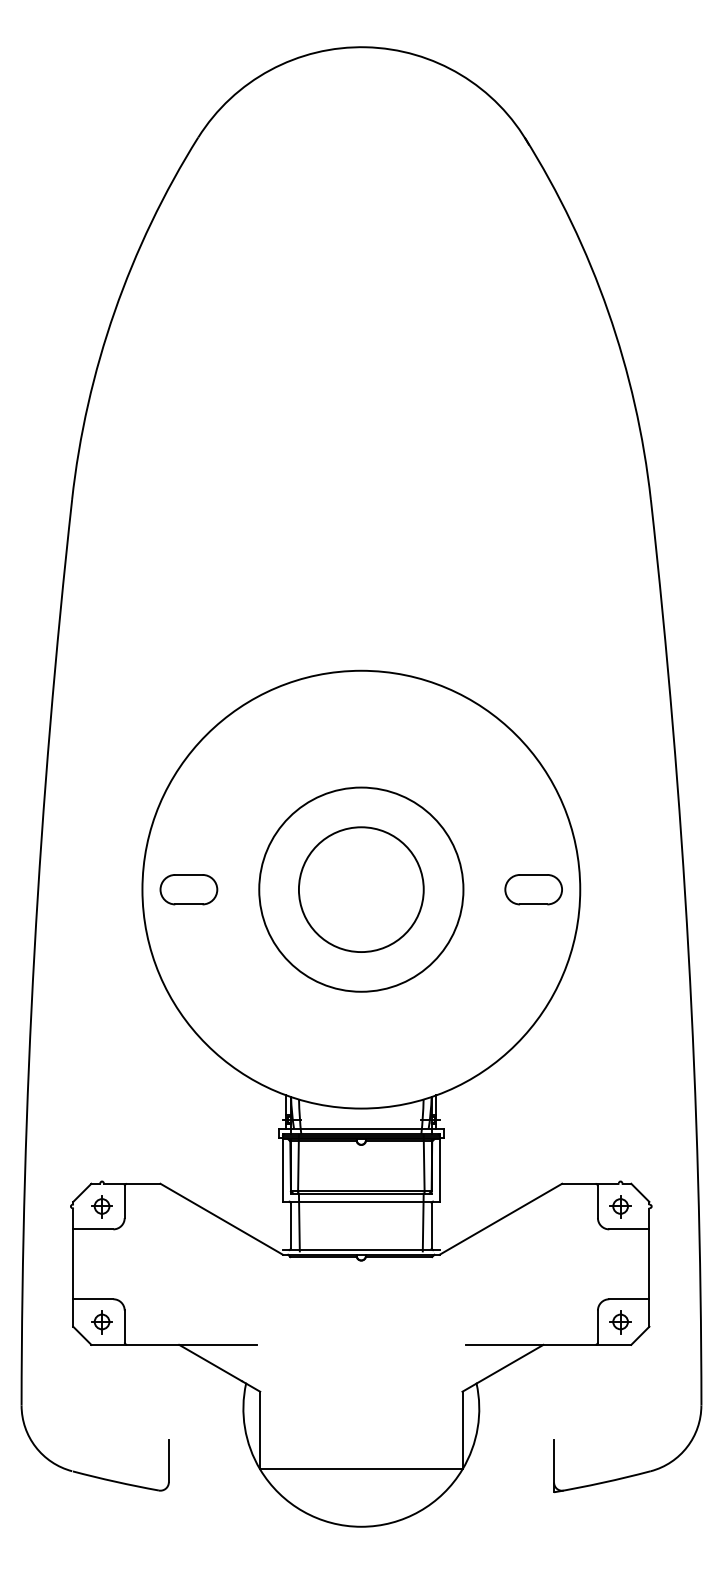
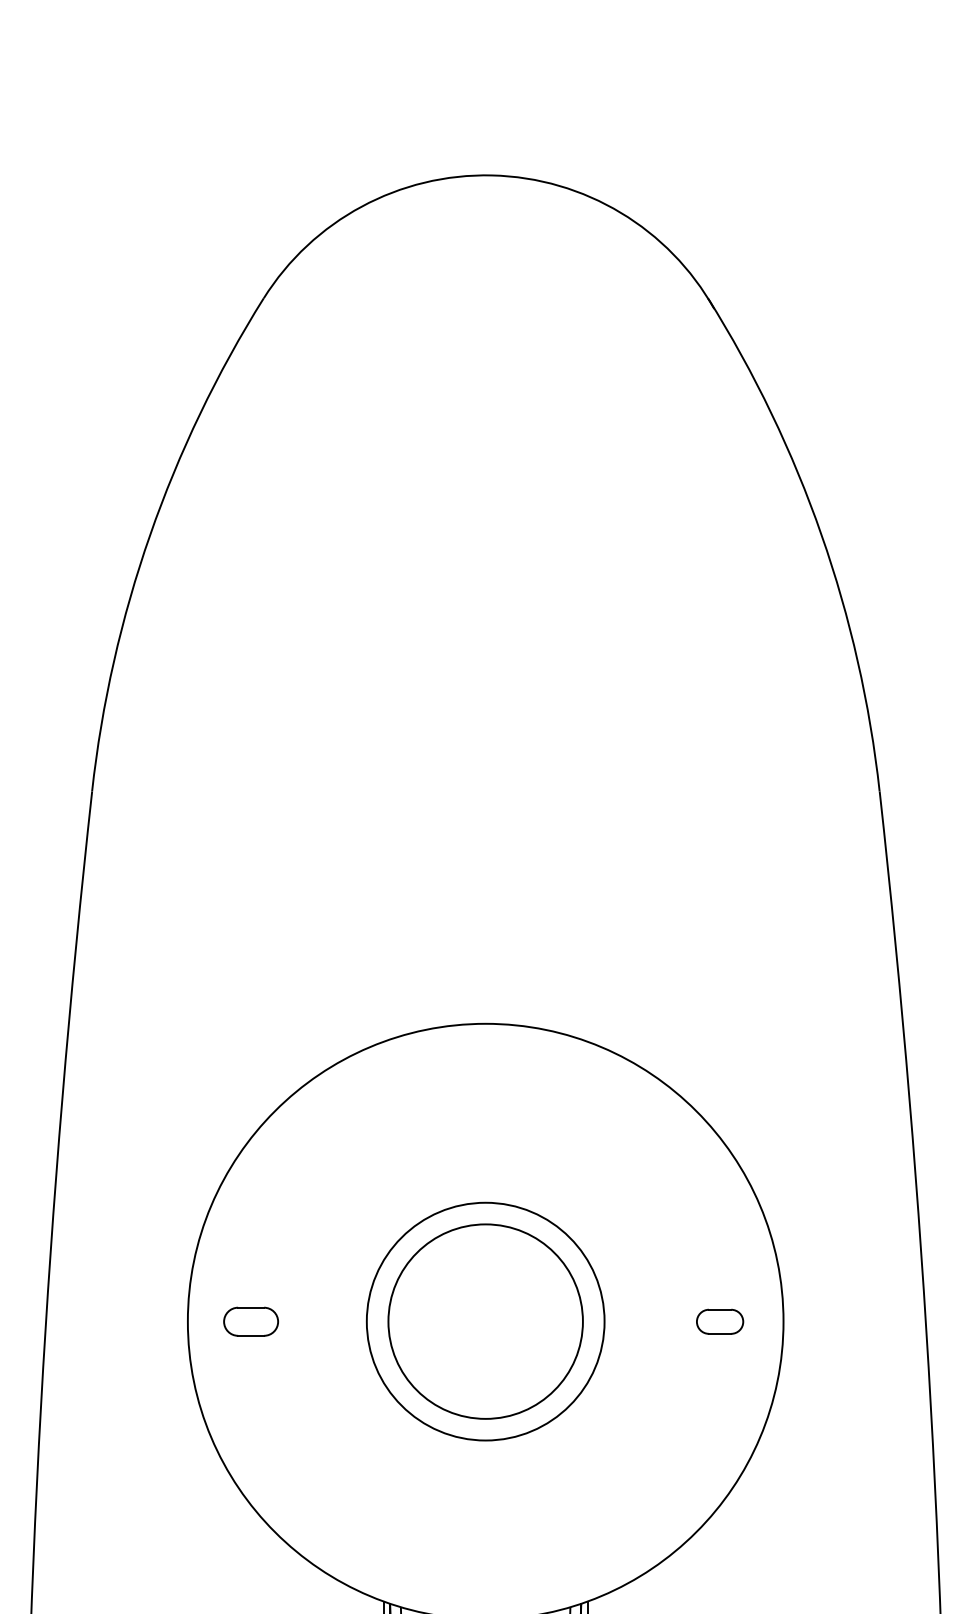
part: (188, 889) -> (250, 1321), size x0.7
circle: (360, 889) -> (484, 1321), size x1.4
circle: (361, 889) -> (485, 1321), size x0.7
part: (533, 889) -> (719, 1321), size x0.6

